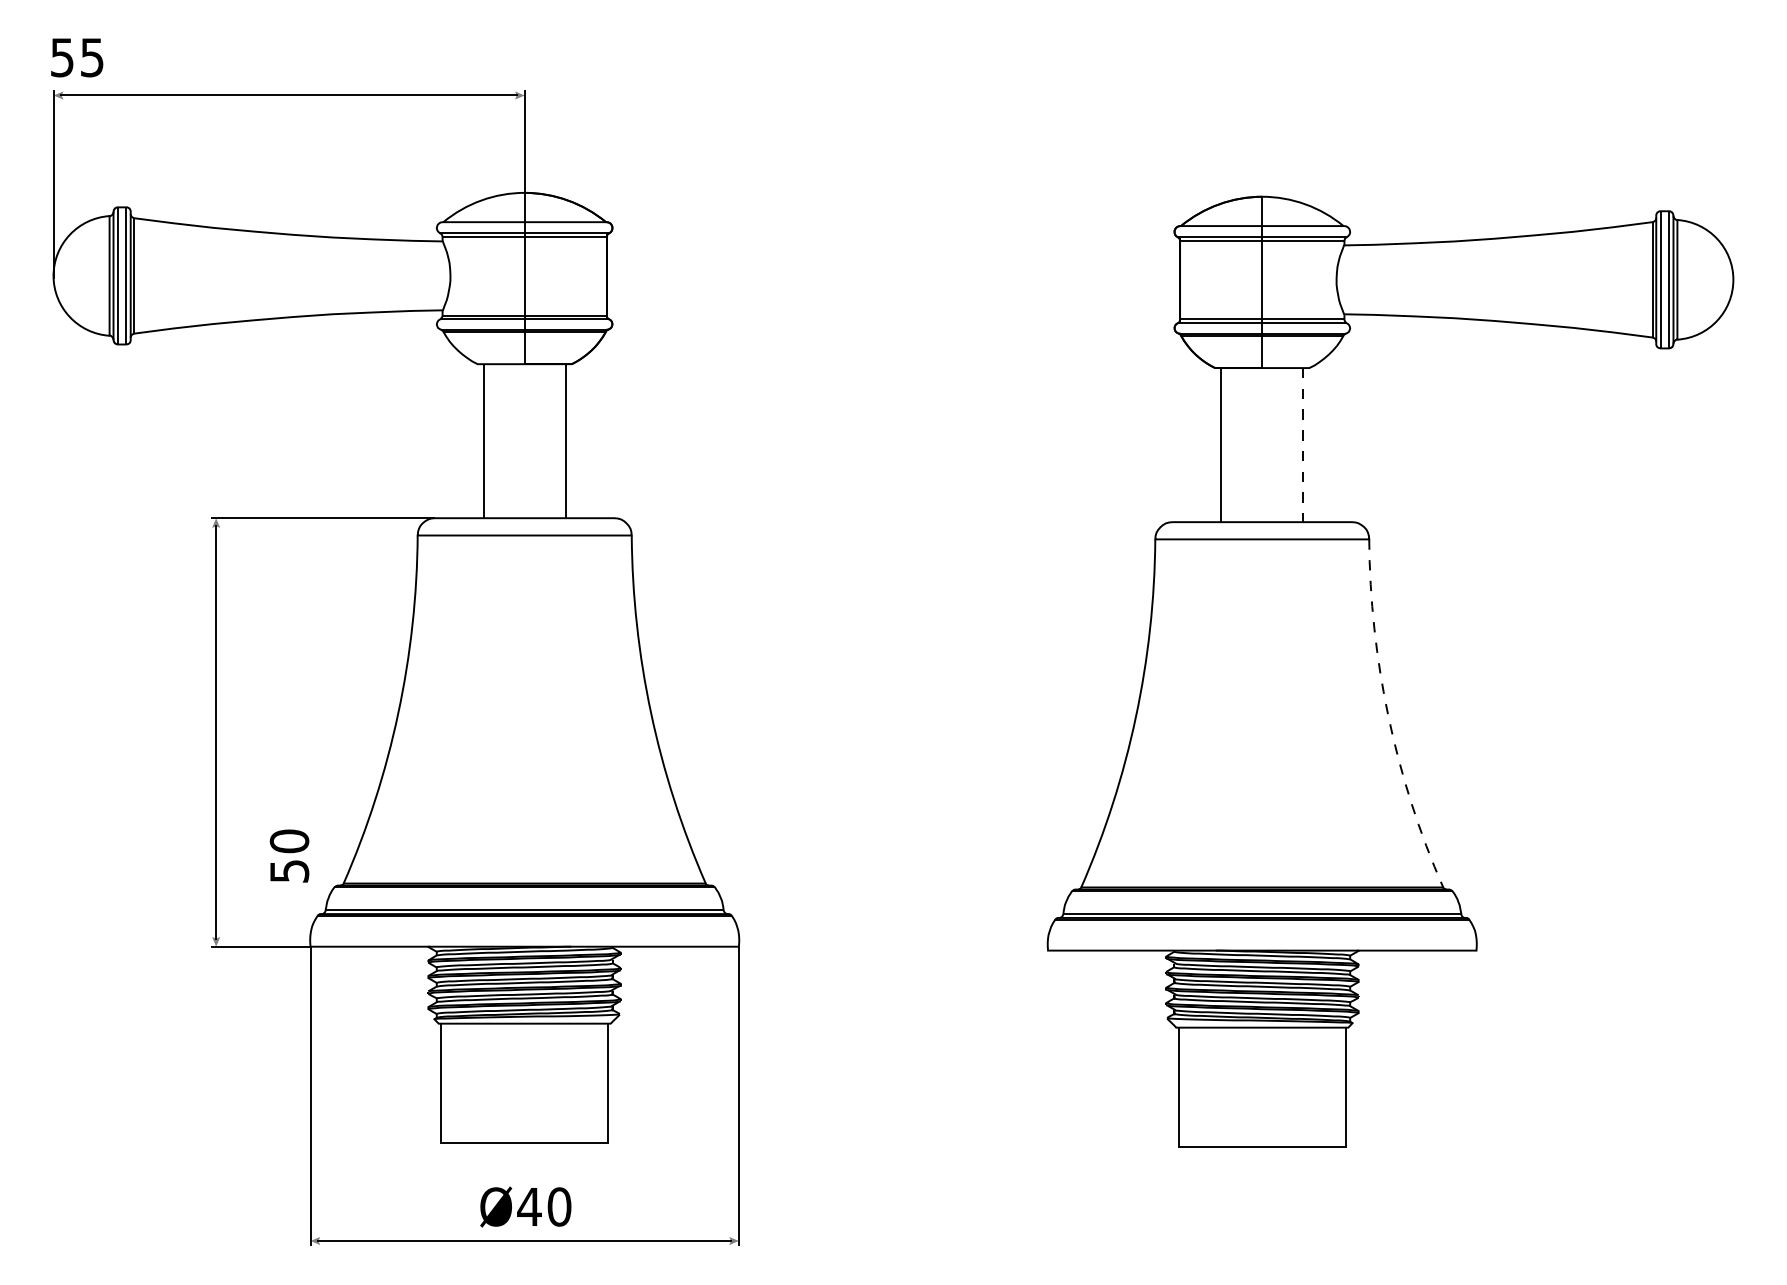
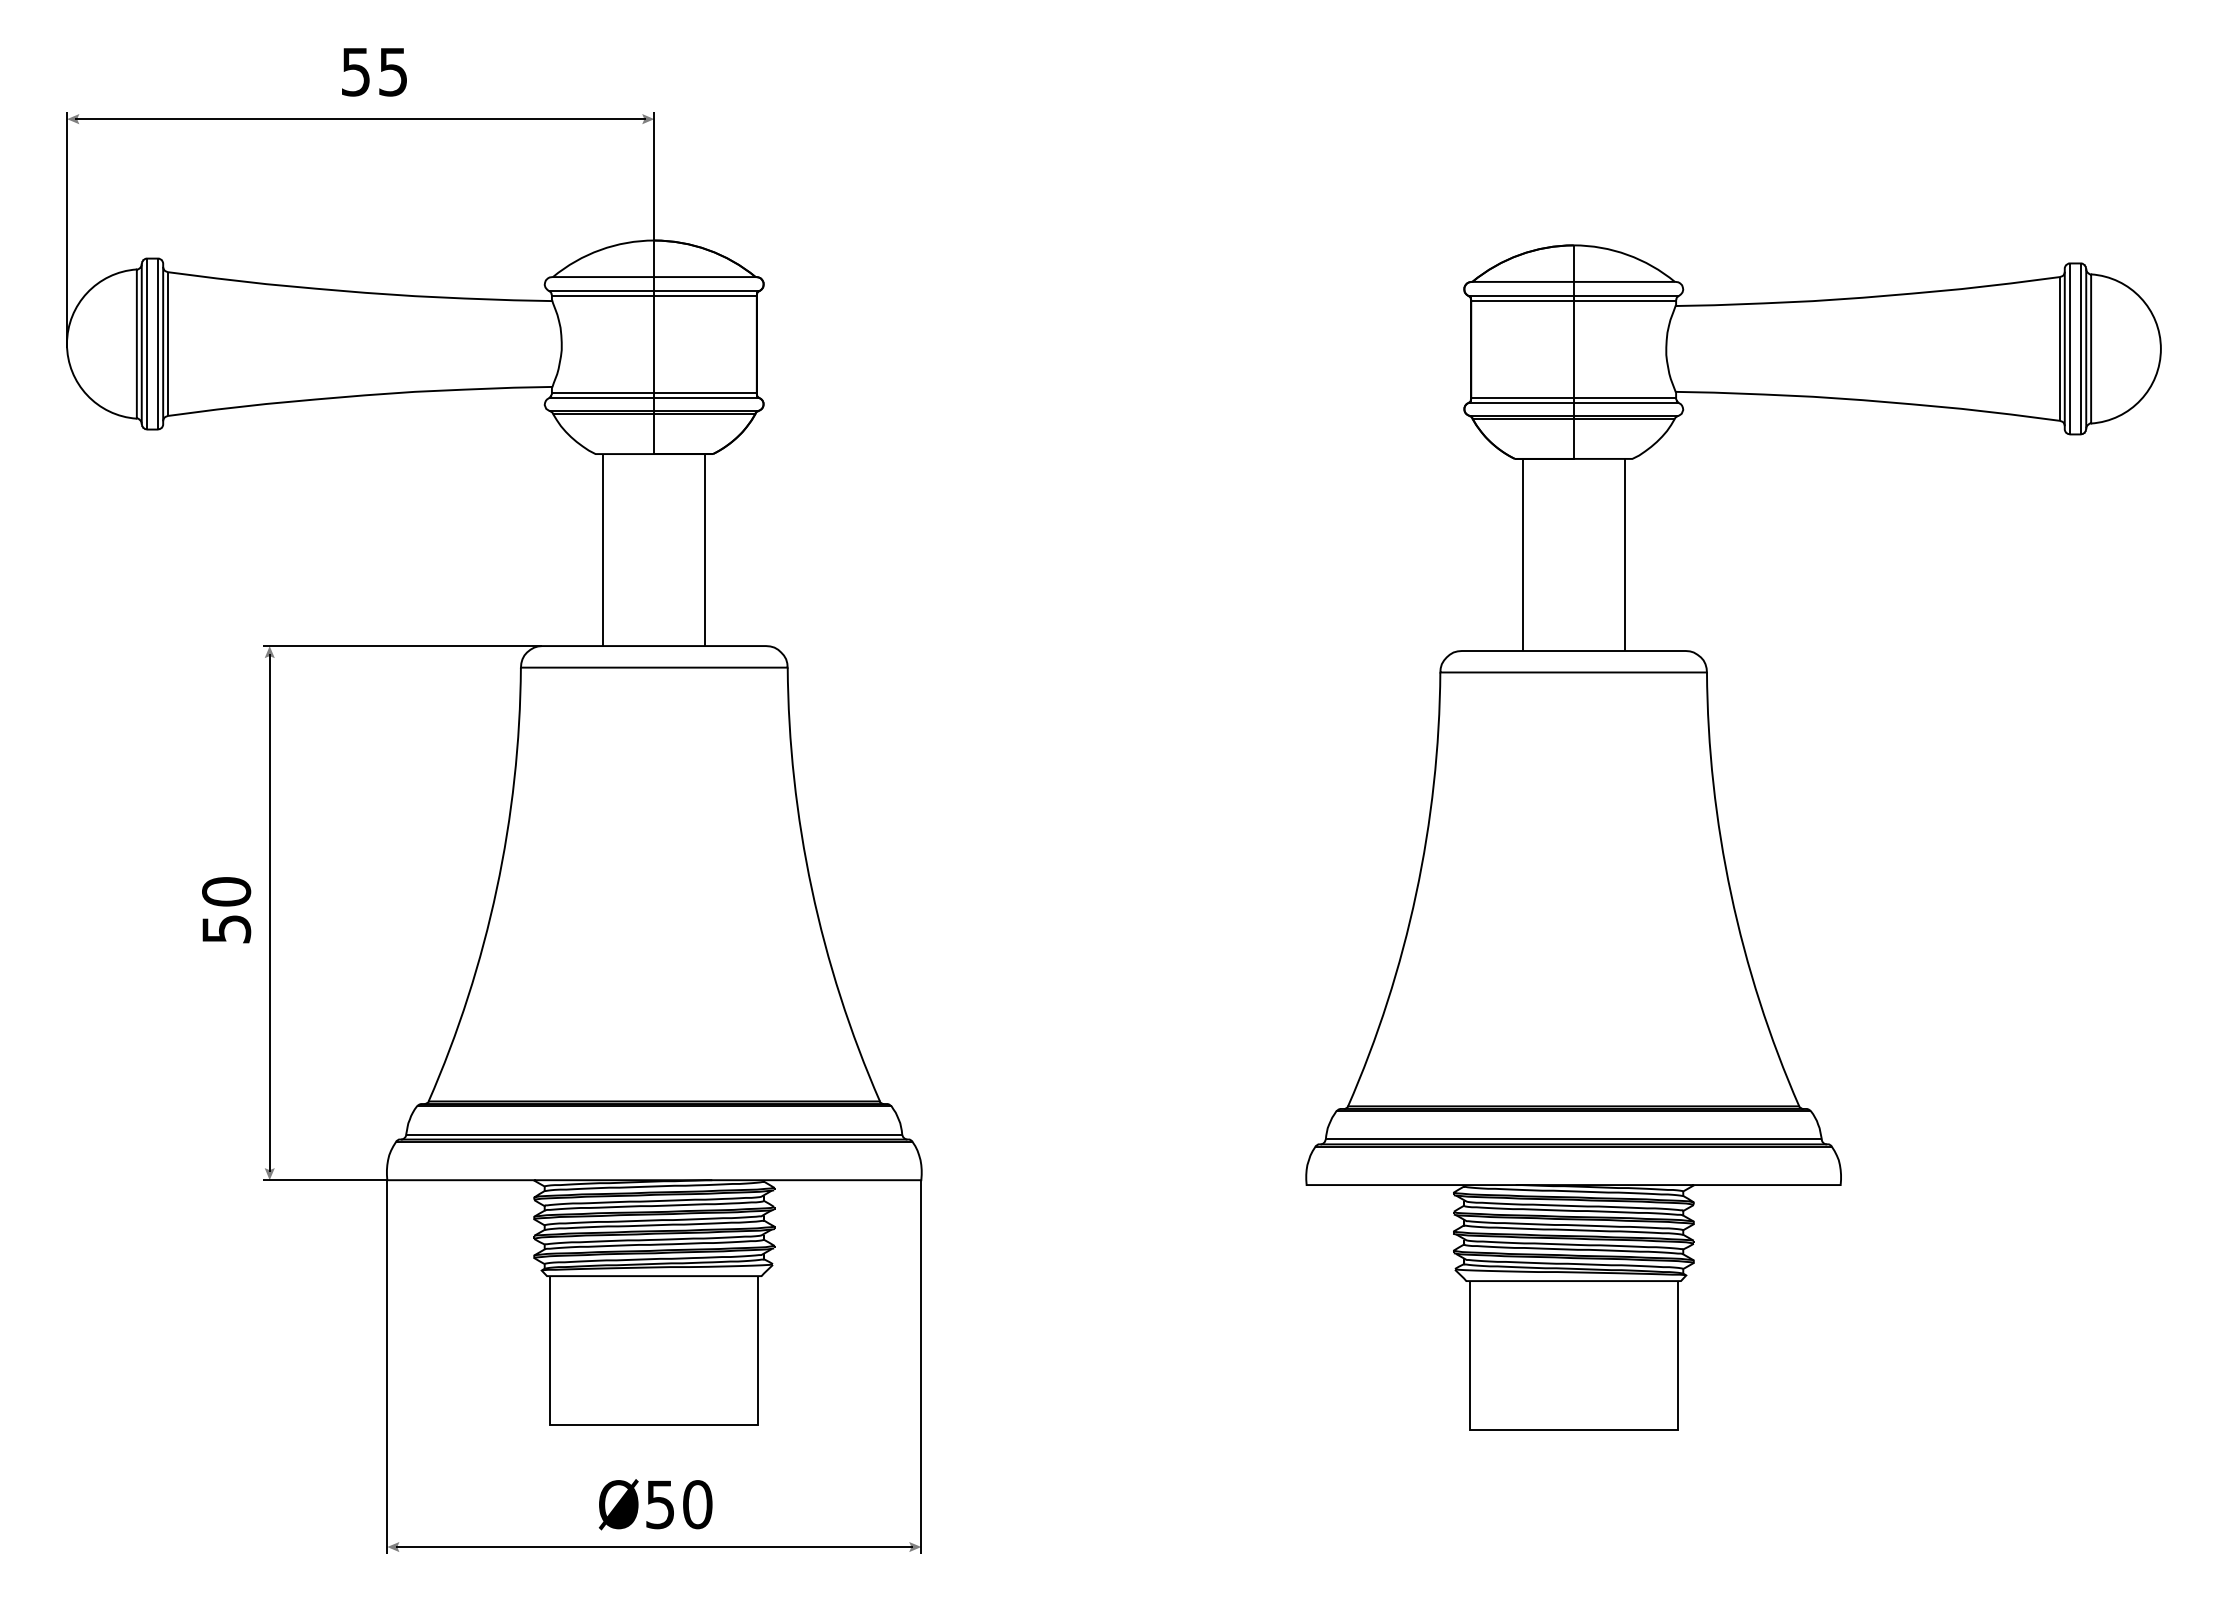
text: (77, 57) -> (374, 71), moved
line: (1303, 445) -> (1625, 555), dashed -> solid
arc: (1388, 717) -> (1731, 894), dashed -> solid
text: (289, 855) -> (226, 909), moved
text: (529, 1207) -> (660, 1505), Ø40 -> Ø50

